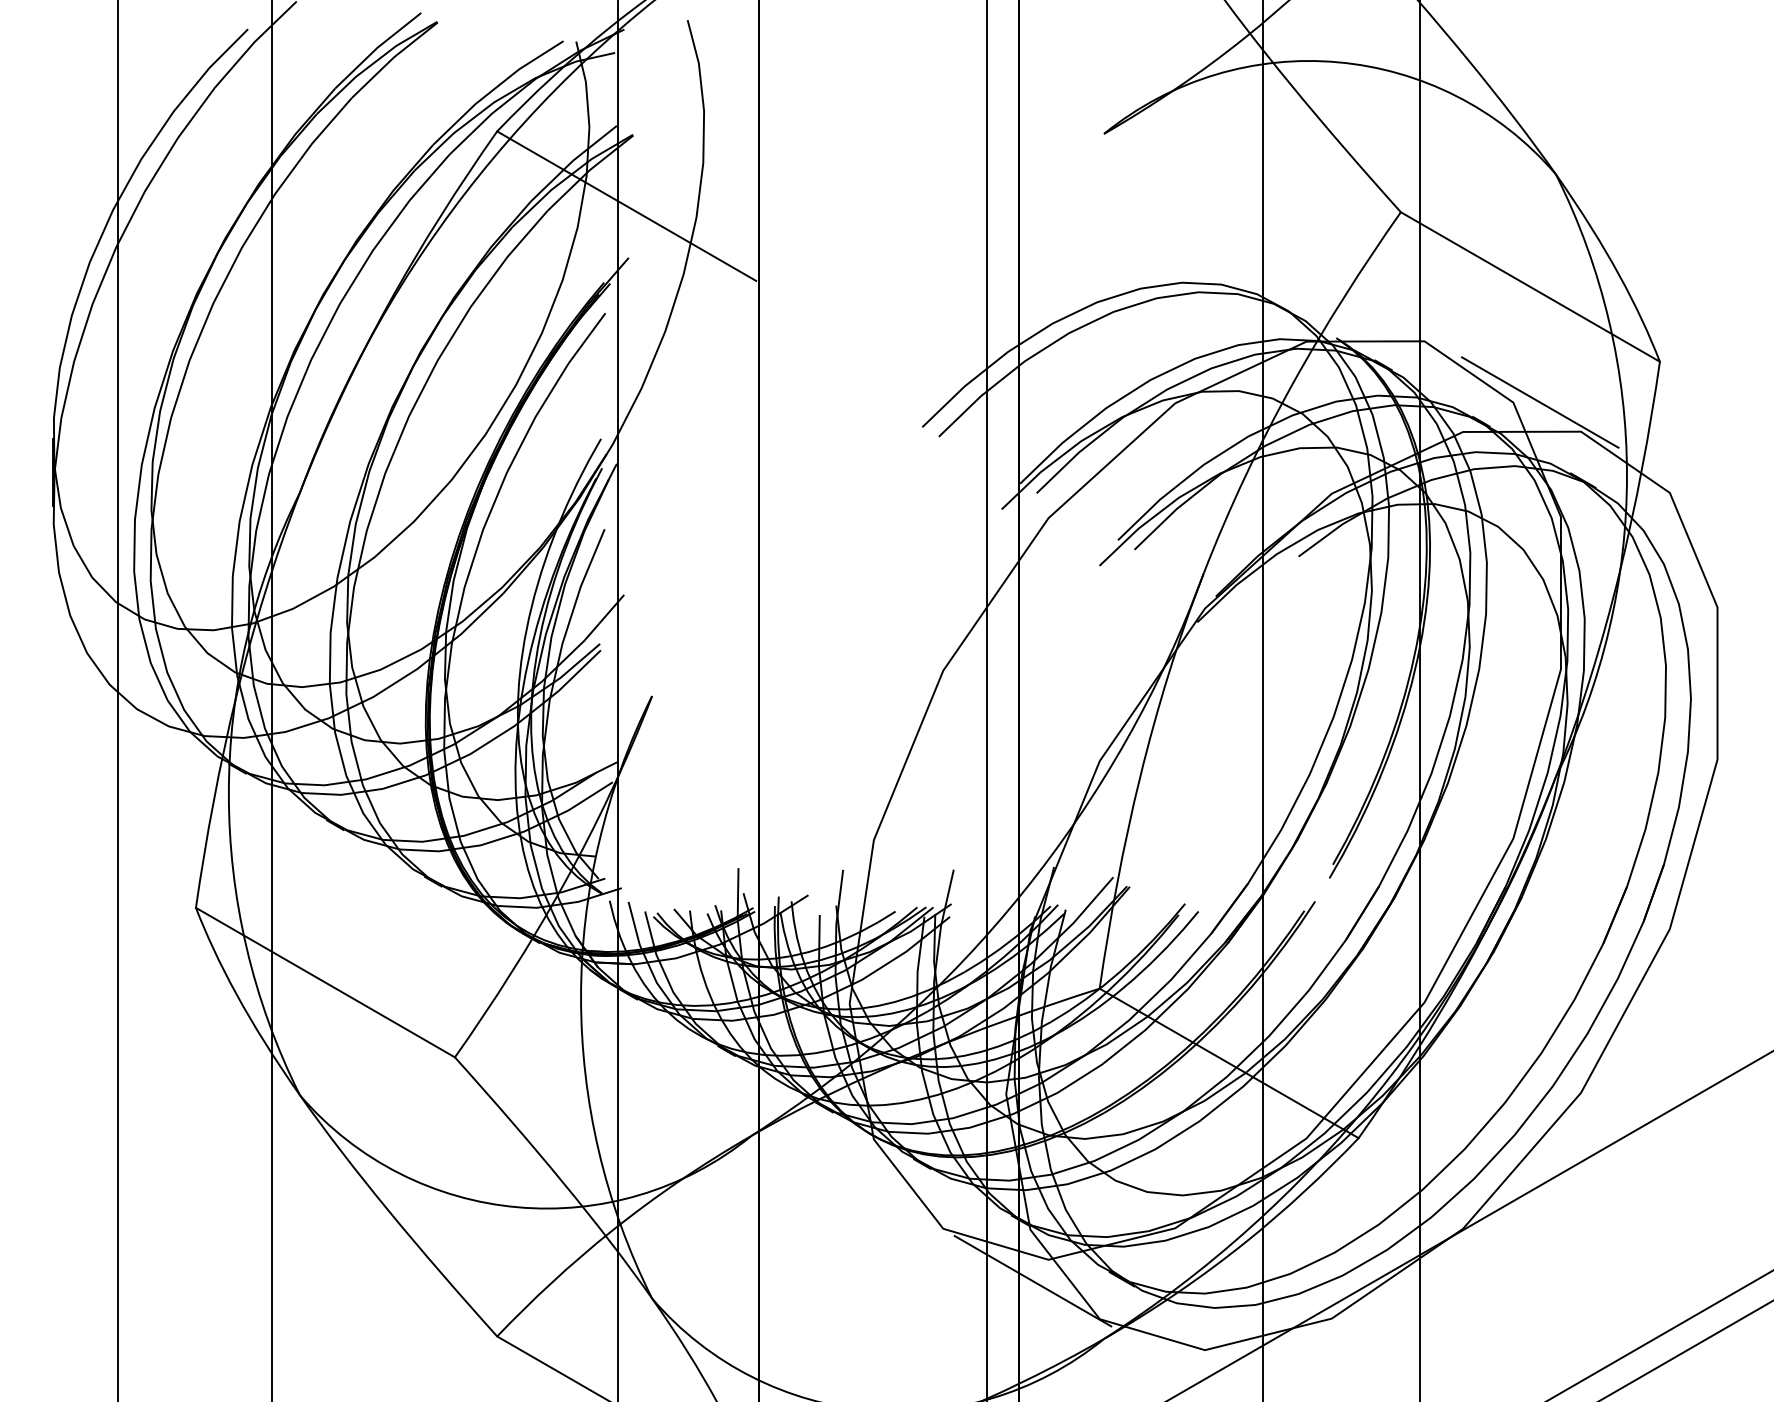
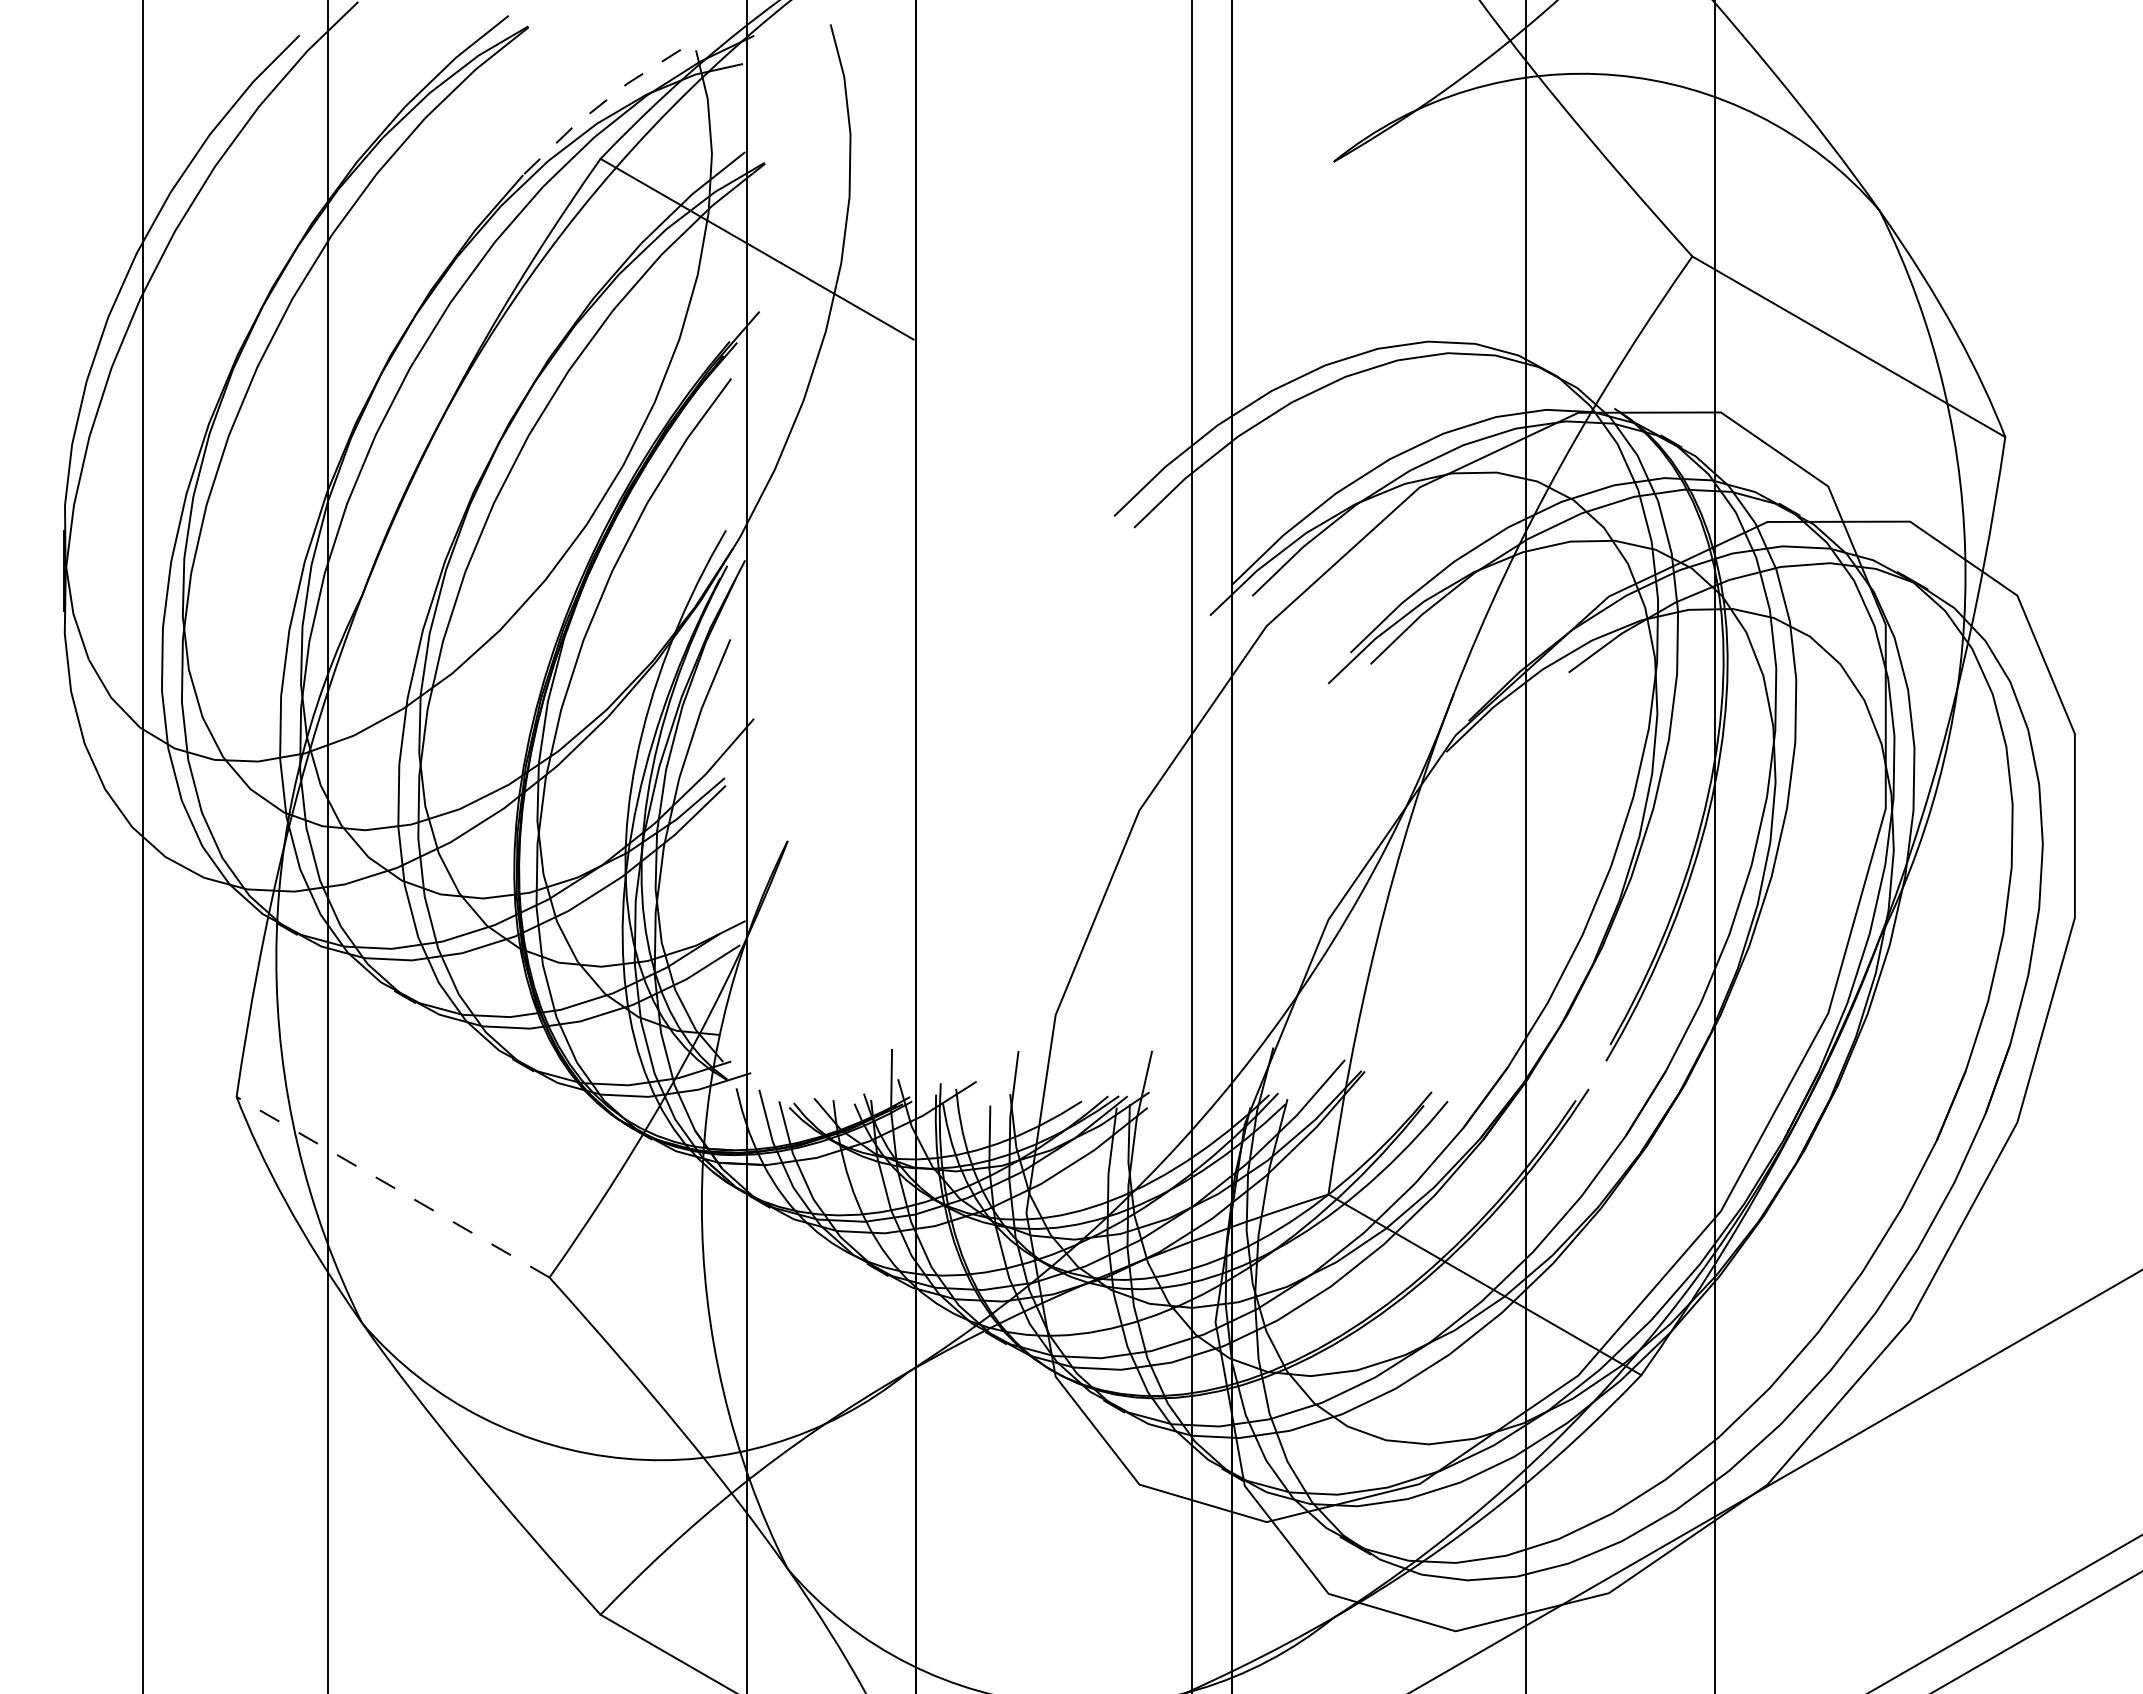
line: (494, 88) -> (597, 107), solid -> dashed
line: (1540, 402) -> (1860, 486), removed
line: (325, 982) -> (393, 1187), solid -> dashed
line: (1032, 1280) -> (1247, 1547), removed

